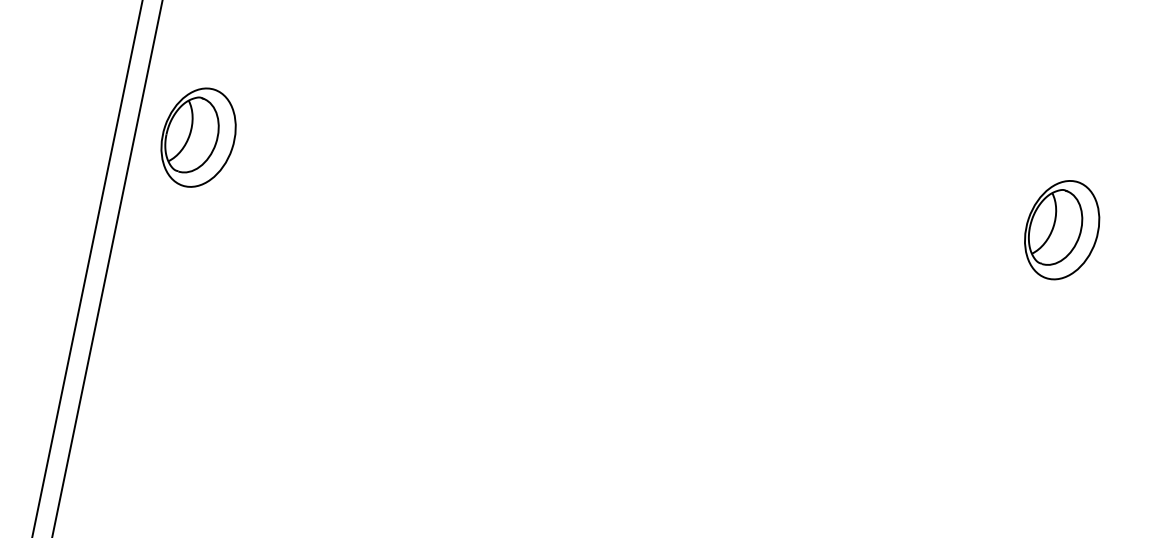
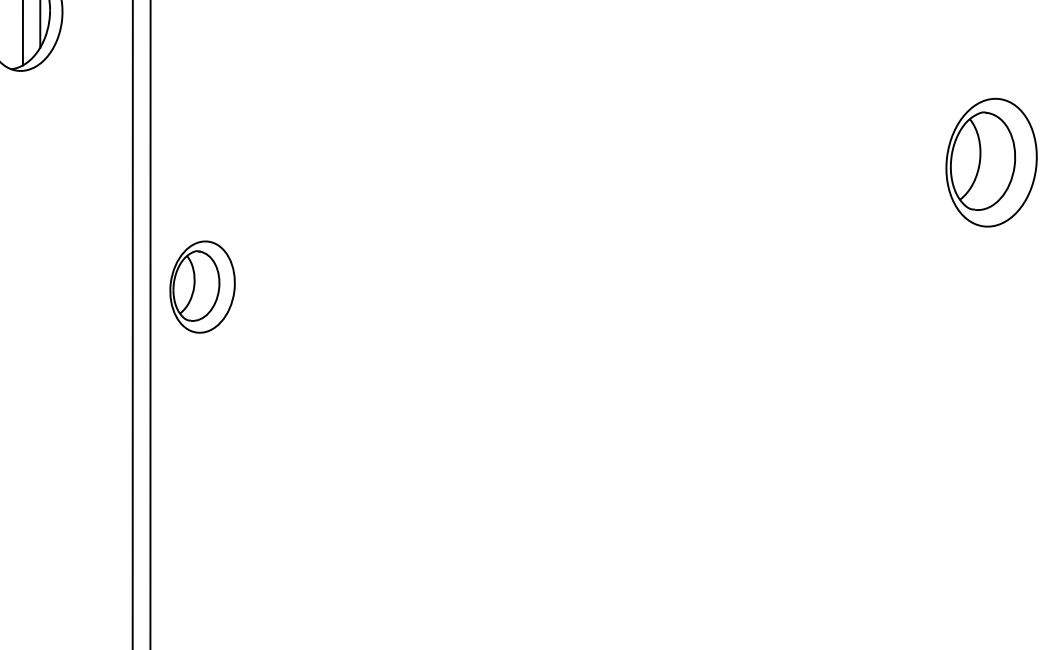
part: (198, 137) -> (202, 286), moved
part: (1062, 229) -> (991, 162), size x1.4

